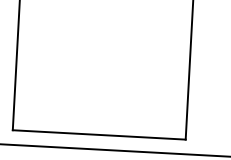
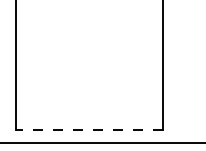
line: (99, 135) -> (89, 130), solid -> dashed

